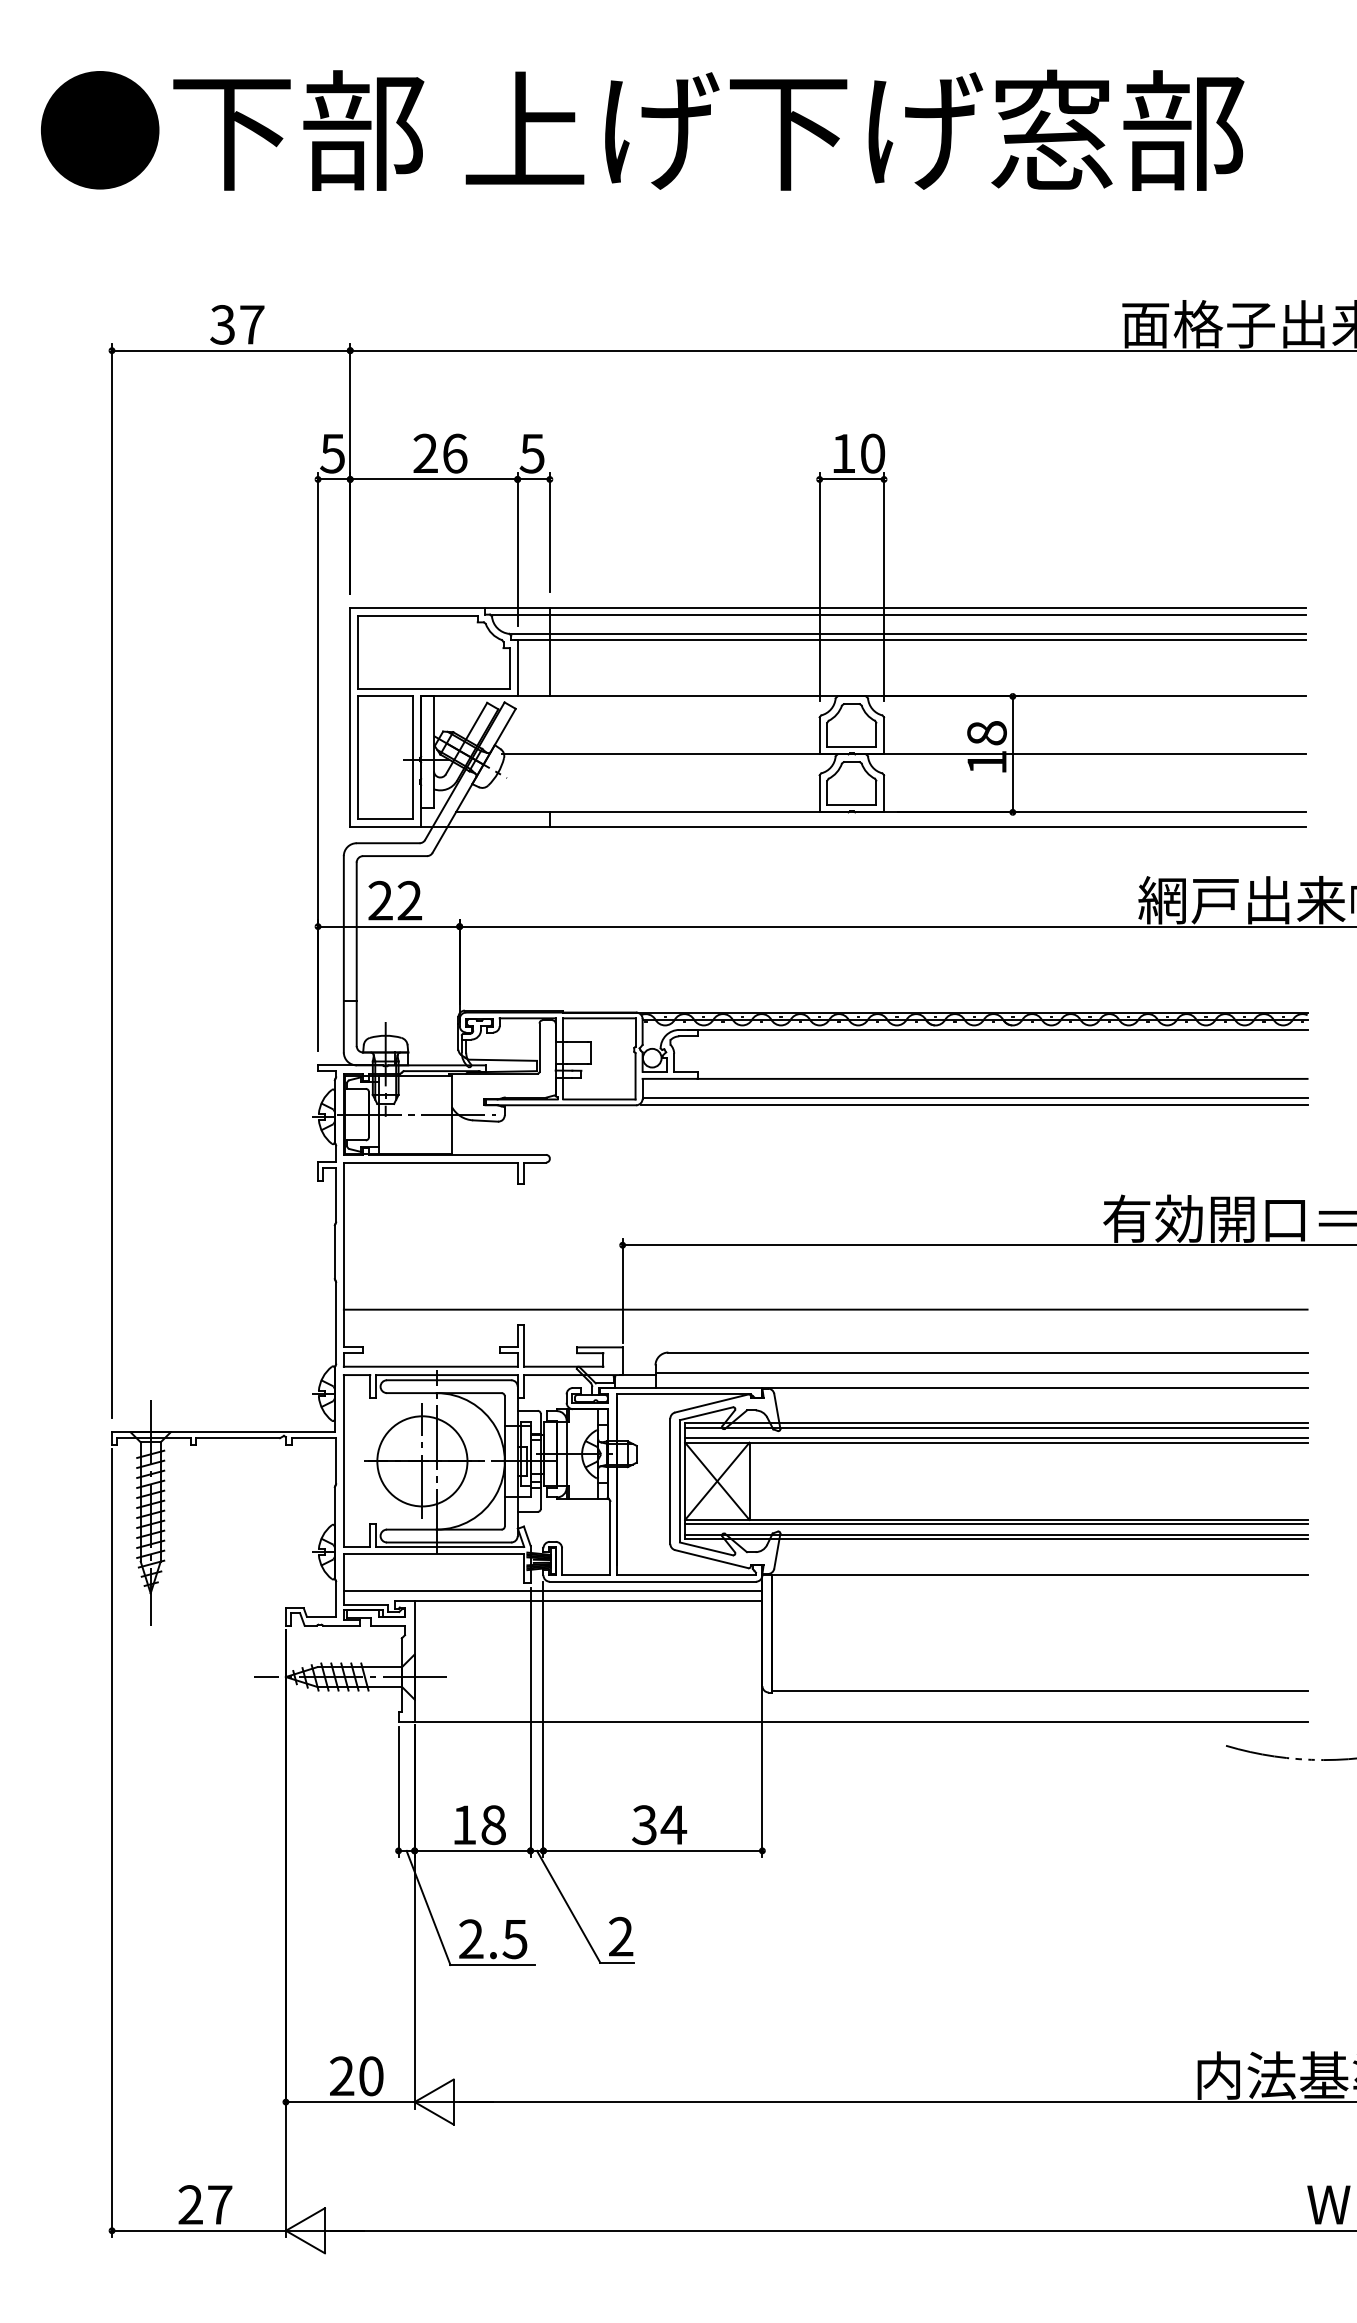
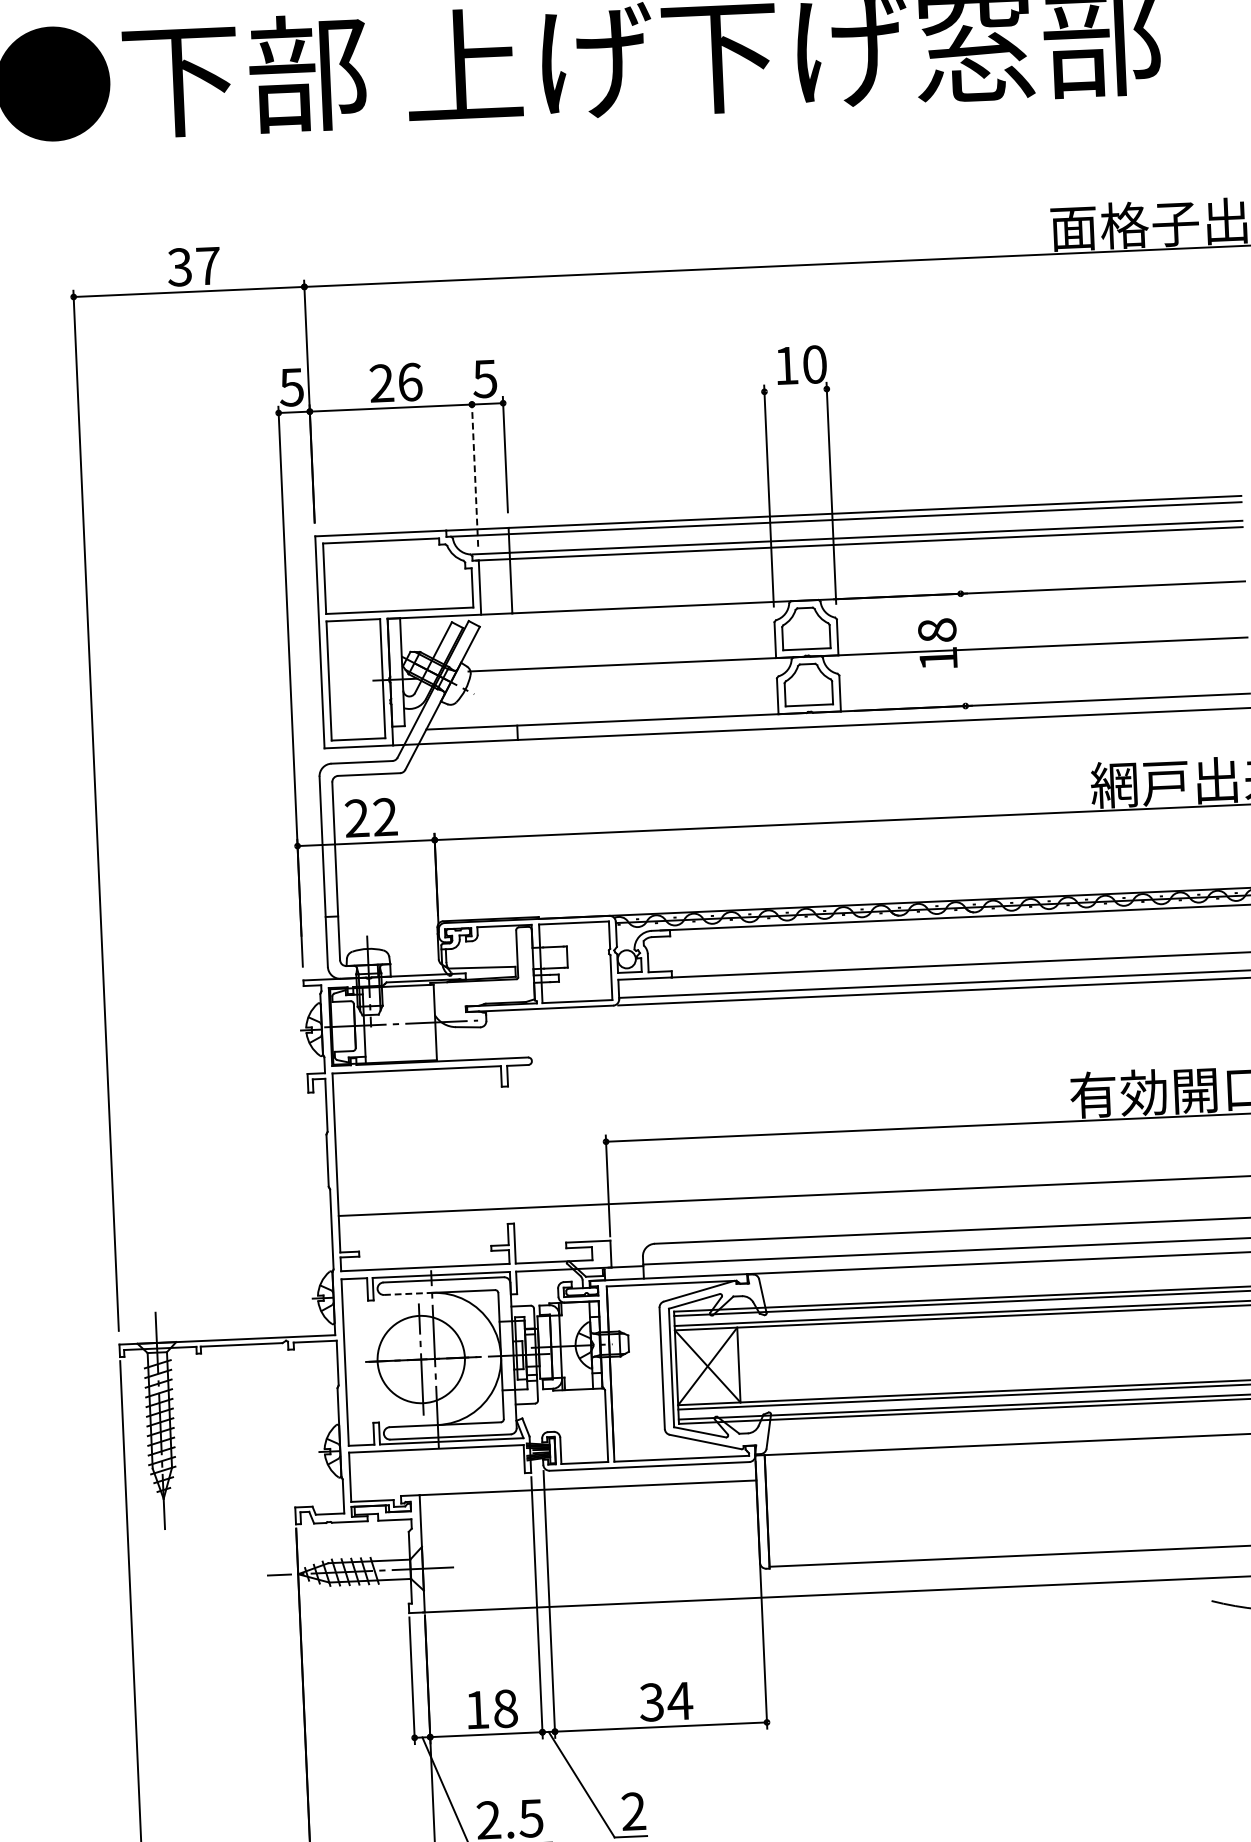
line: (851, 479) -> (795, 390), removed
line: (517, 549) -> (474, 472), solid -> dashed
line: (1012, 754) -> (962, 650), removed
line: (411, 1393) -> (407, 1294), solid -> dashed
line: (552, 1590) -> (552, 1479), removed

